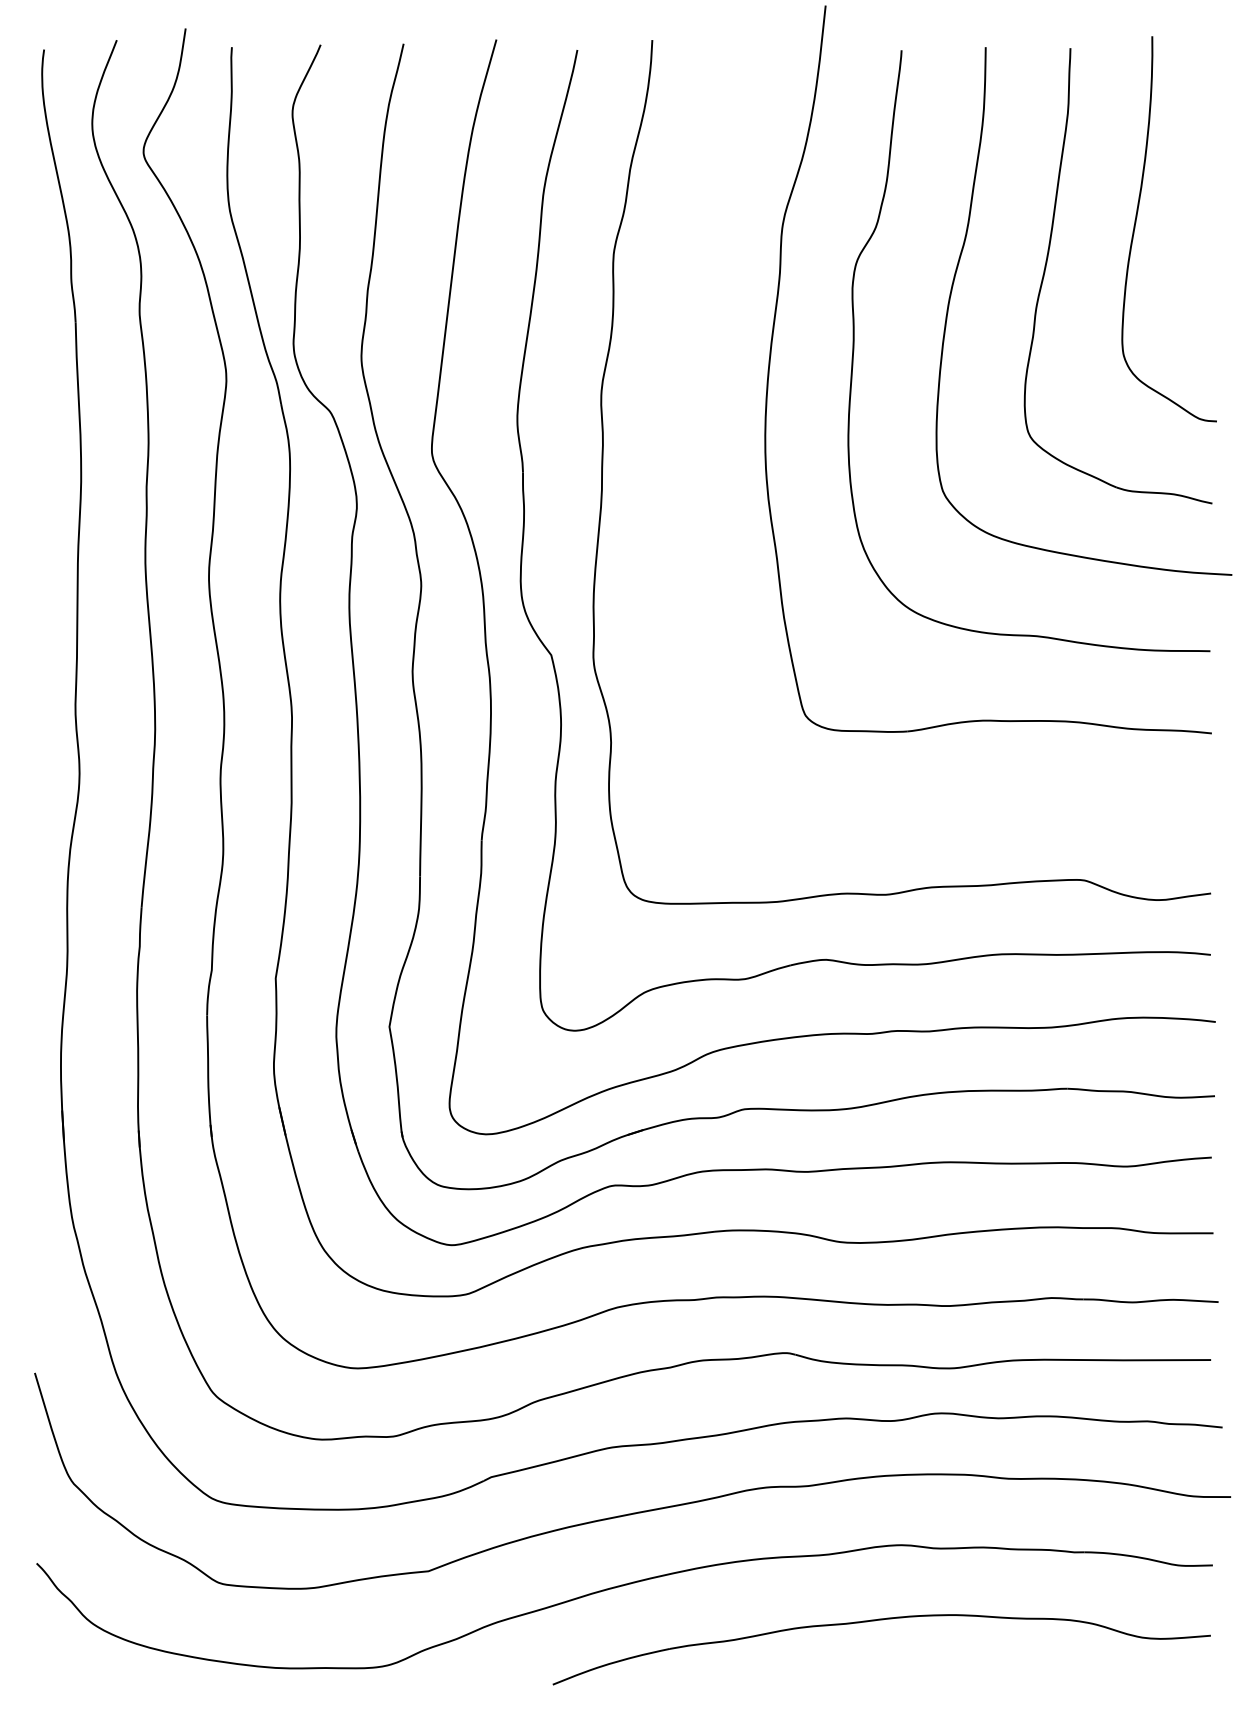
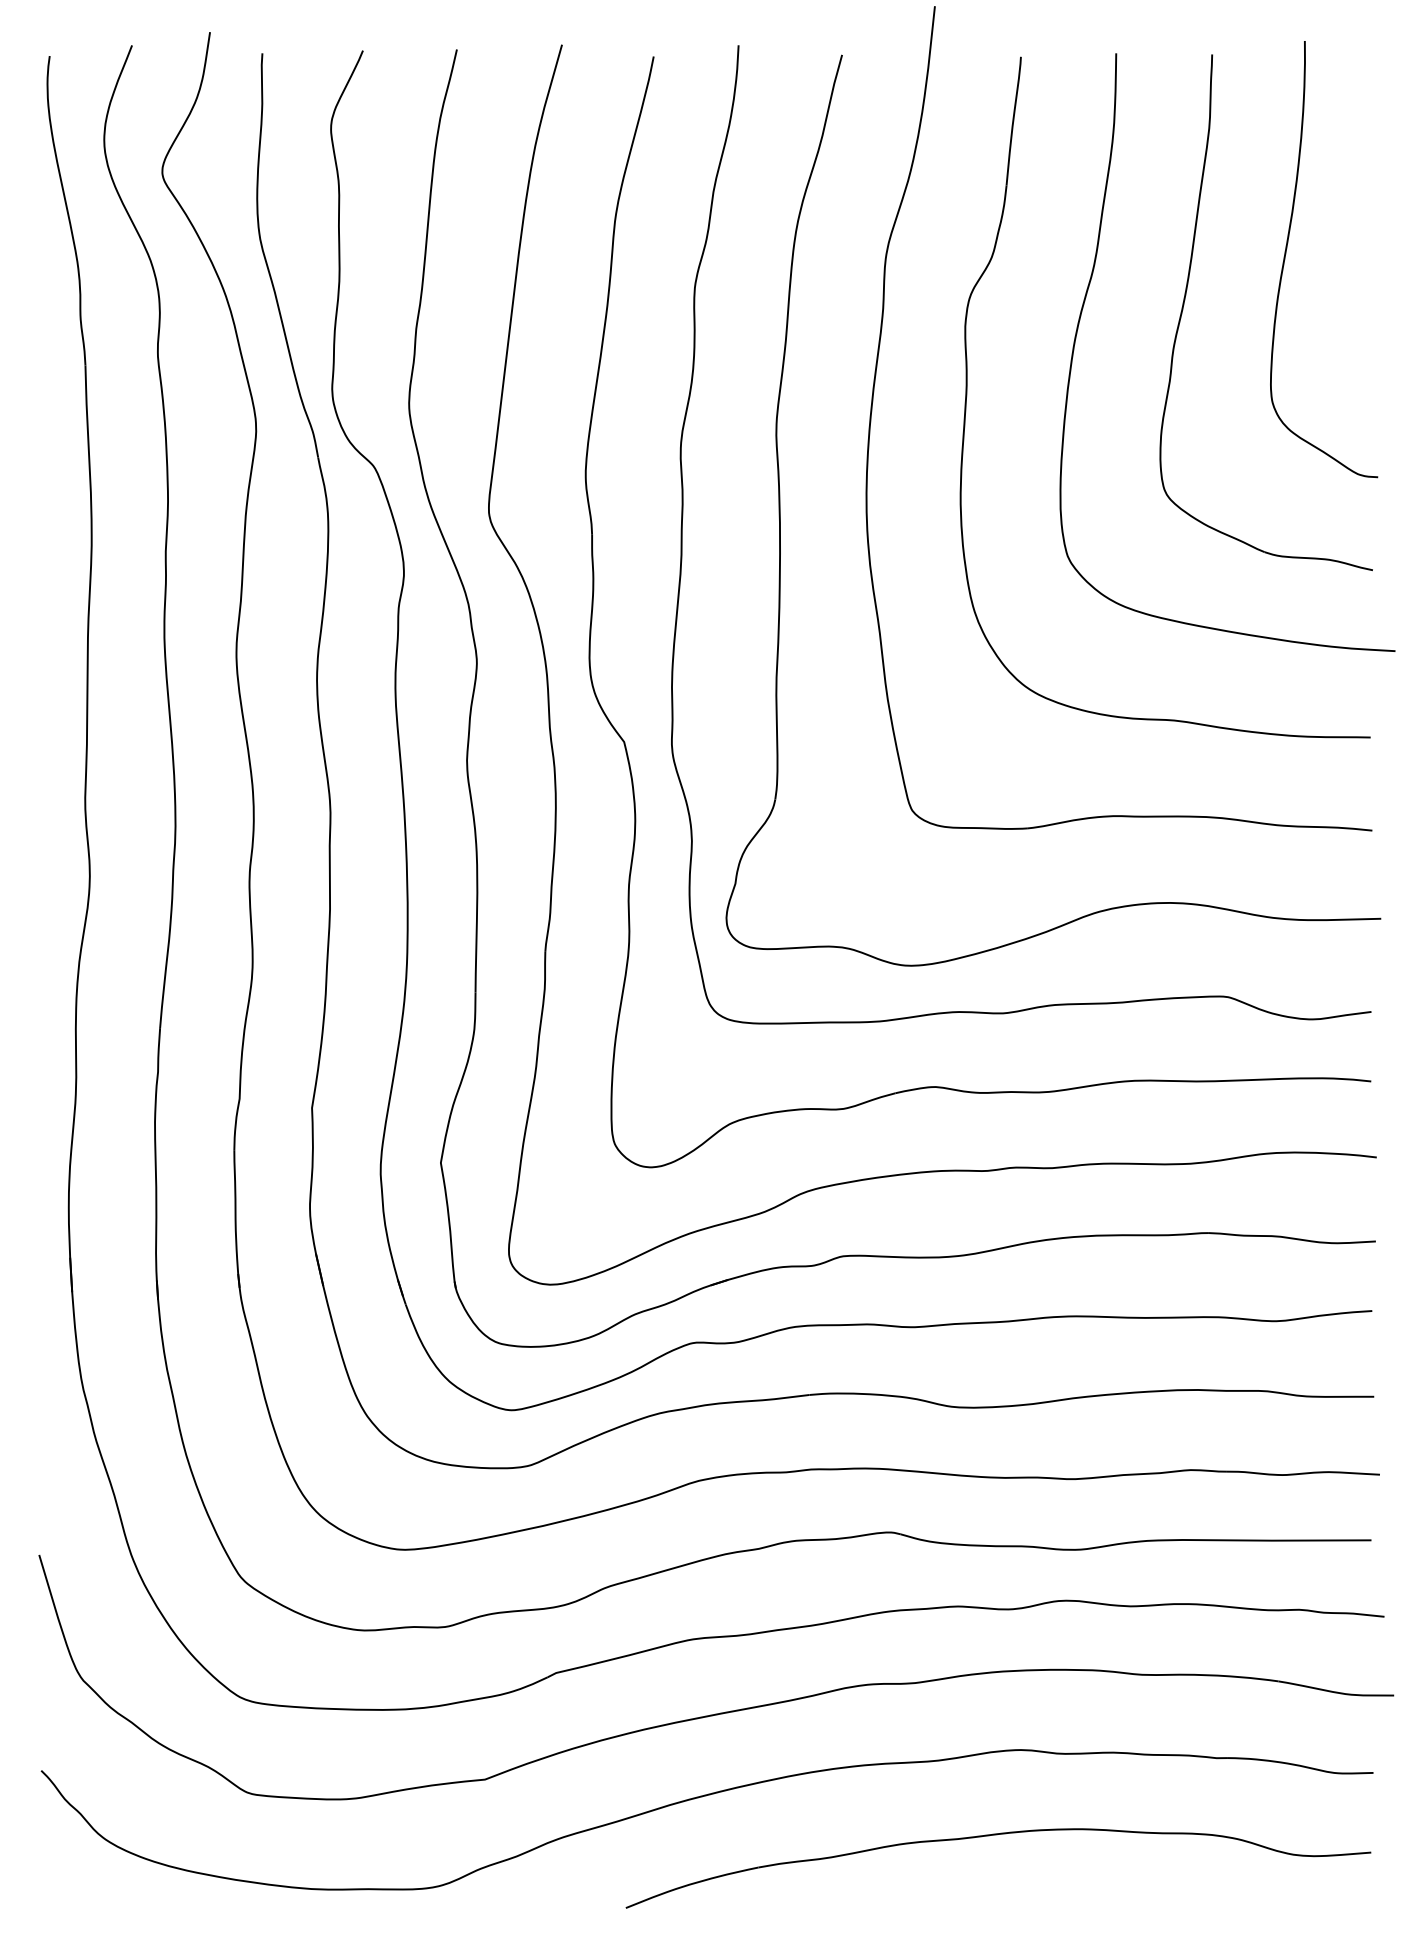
part: (689, 450) -> (780, 510), added

